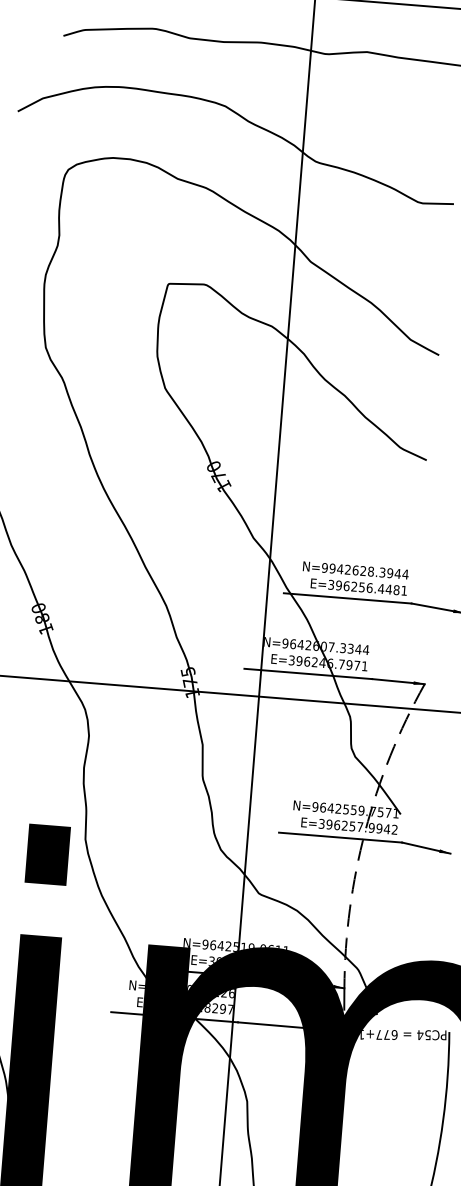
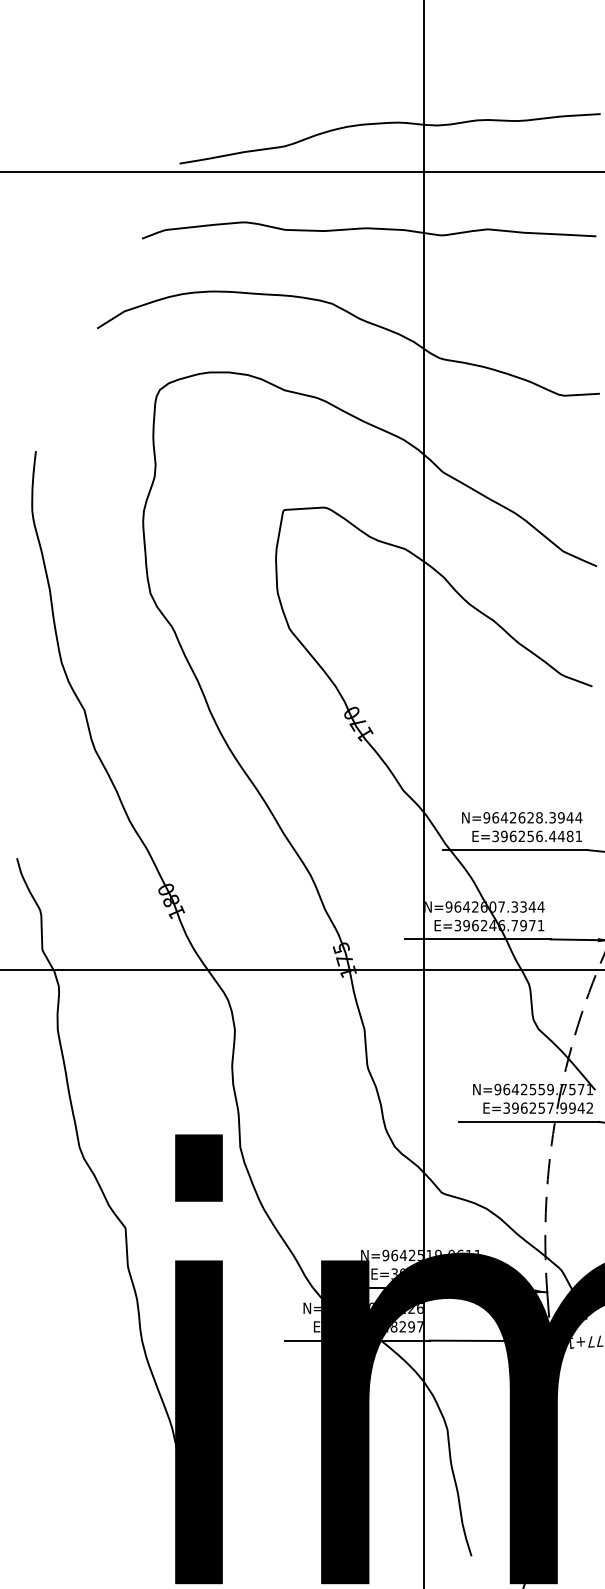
text: (332, 568) -> (495, 817), N=9942628.3944 -> N=9642628.3944

